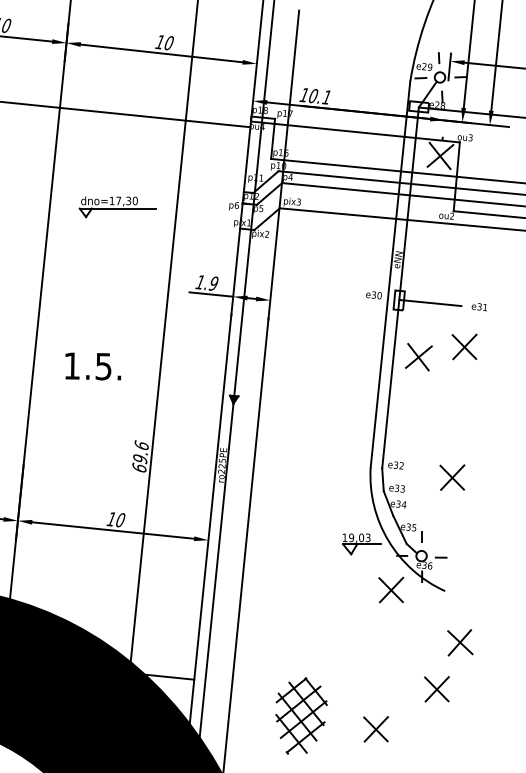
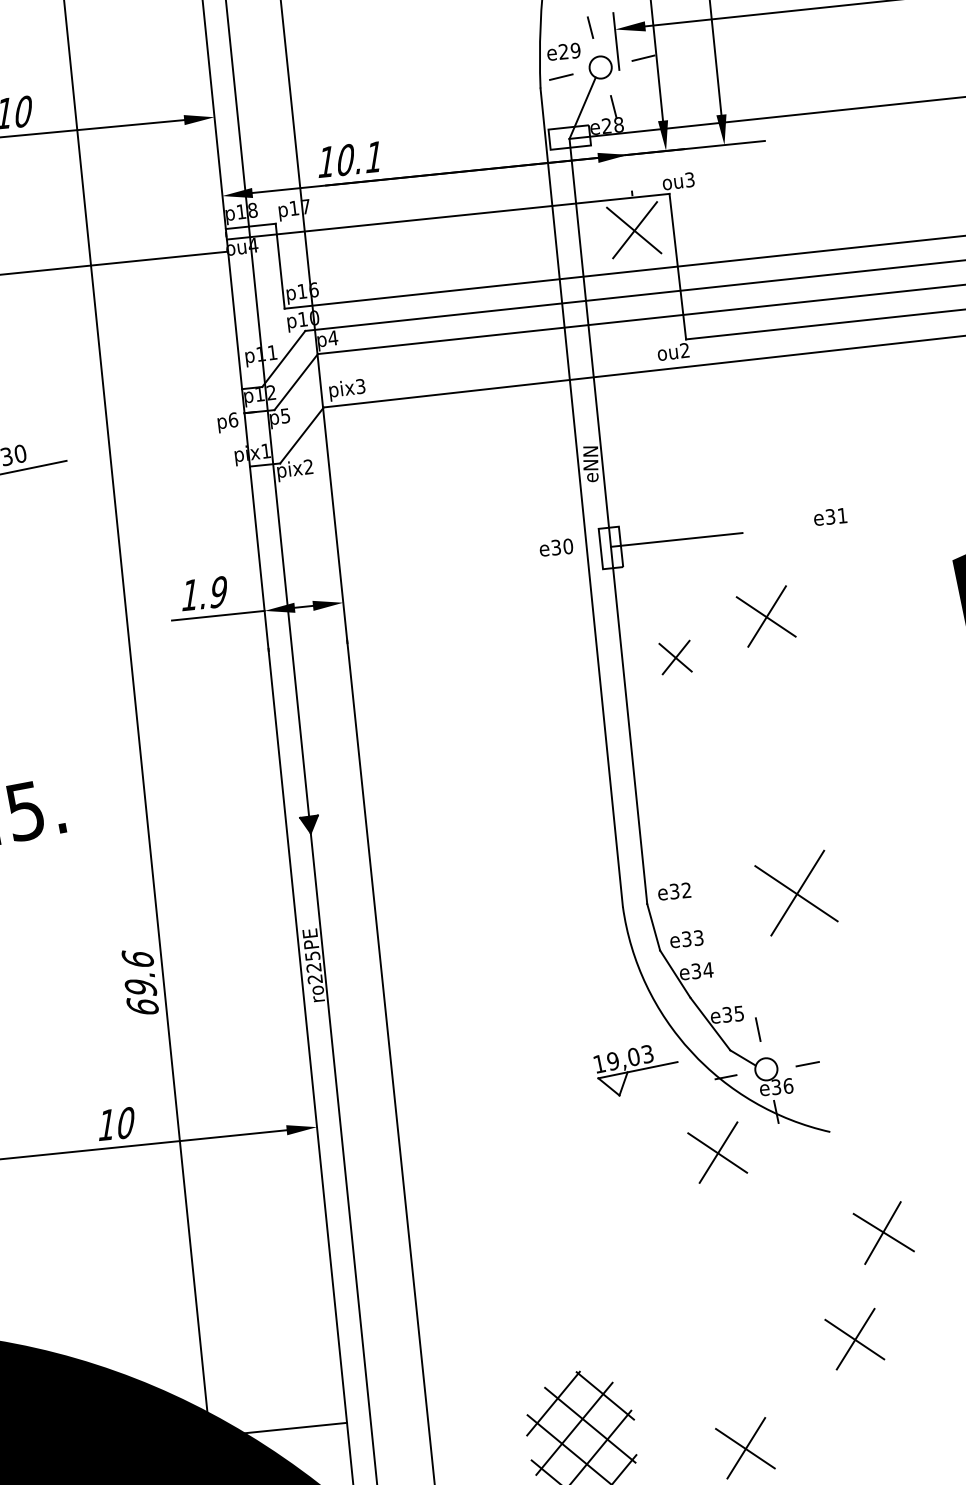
text: (478, 307) -> (828, 518), moved
part: (418, 357) -> (675, 658), size x0.6
part: (452, 477) -> (797, 892), size x1.4

